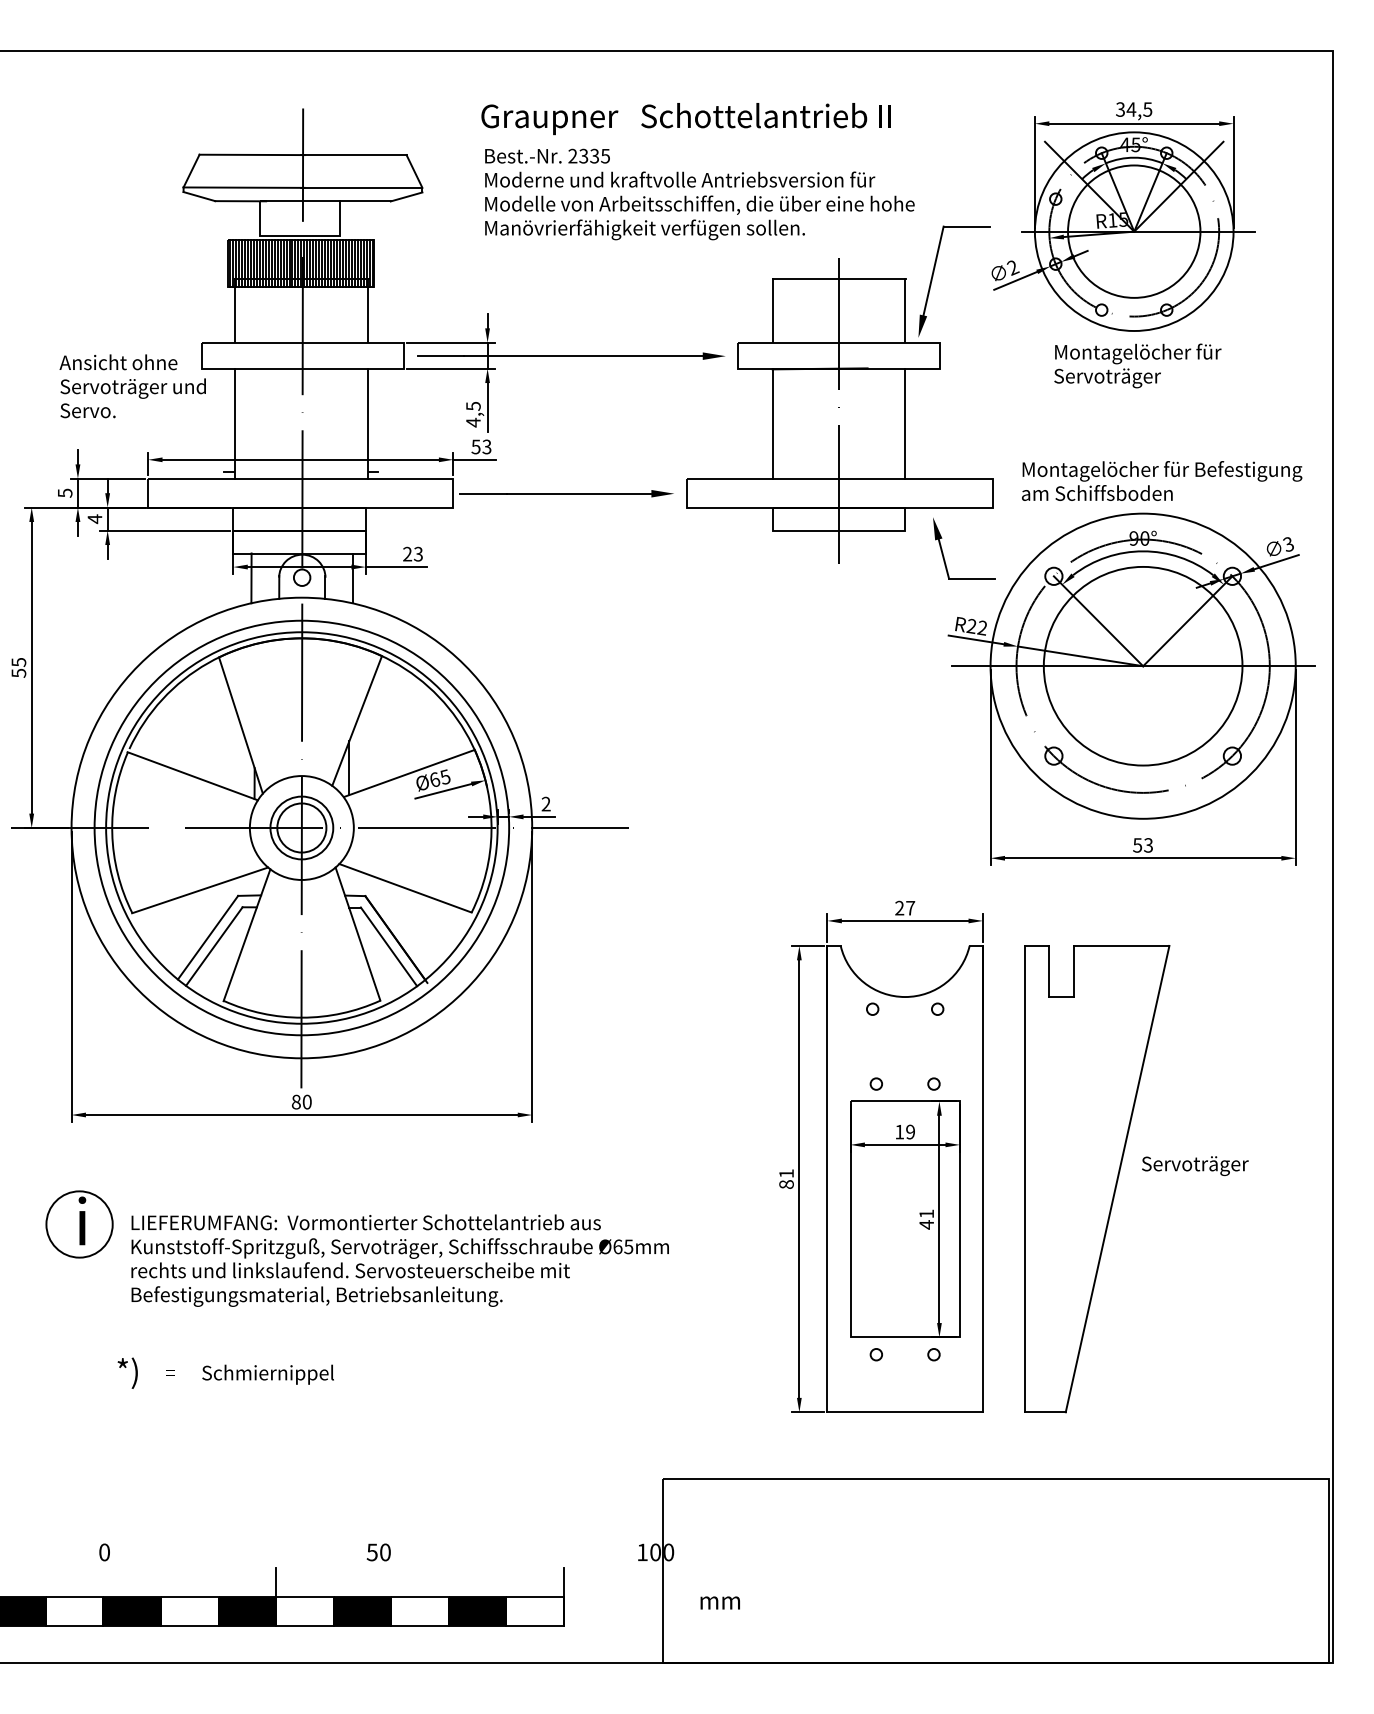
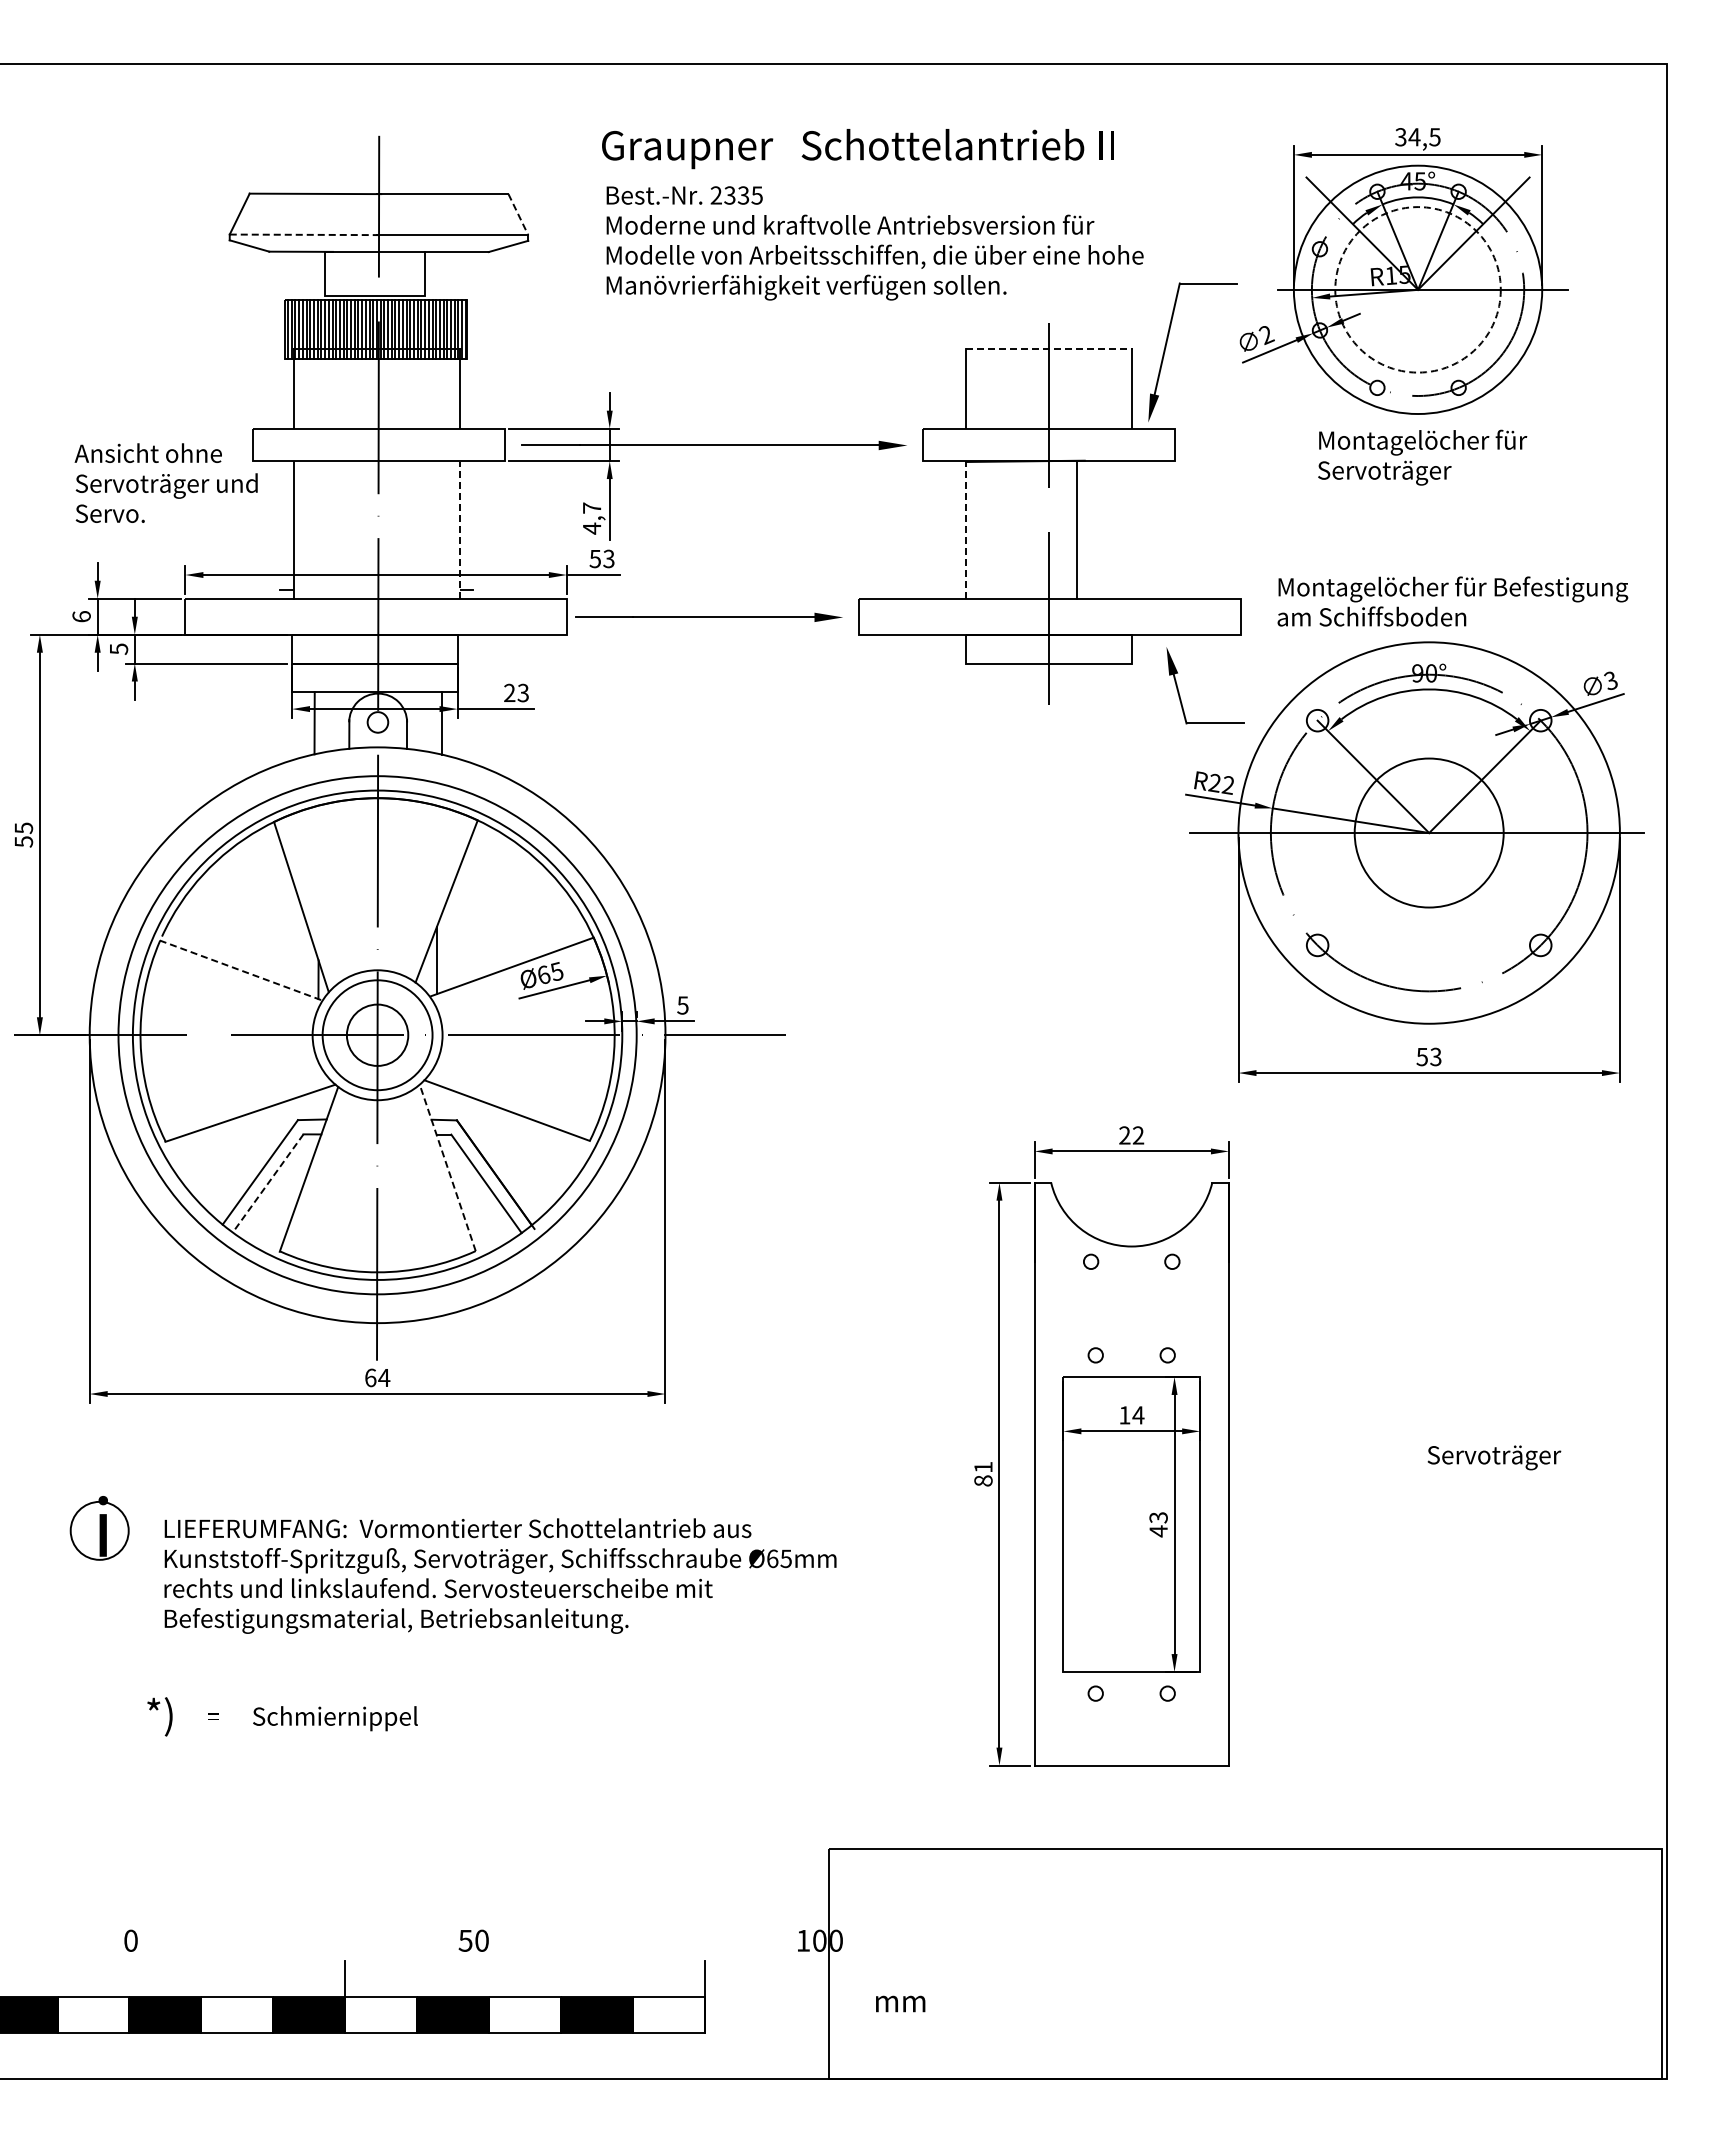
line: (414, 171) -> (518, 214), solid -> dashed
line: (244, 187) -> (305, 234), solid -> dashed
circle: (1133, 231) -> (1417, 289), solid -> dashed
line: (839, 278) -> (1049, 348), solid -> dashed
text: (473, 405) -> (592, 507), 4,5 -> 4,7
line: (367, 423) -> (459, 529), solid -> dashed
line: (772, 423) -> (965, 529), solid -> dashed
line: (905, 424) -> (1076, 530), moved
text: (64, 493) -> (81, 616), 5 -> 6
text: (95, 519) -> (119, 649), 4 -> 5
circle: (1143, 665) -> (1429, 832), size x0.6
line: (192, 776) -> (241, 970), solid -> dashed
text: (545, 804) -> (682, 1005), 2 -> 5
circle: (301, 828) -> (377, 1035), size x1.4
text: (910, 908) -> (1138, 1135), 27 -> 22
line: (357, 933) -> (447, 1167), solid -> dashed
line: (213, 946) -> (267, 1183), solid -> dashed
text: (301, 1101) -> (377, 1377), 80 -> 64
text: (910, 1132) -> (1138, 1415), 19 -> 14
part: (1097, 1178) -> (1371, 1473), removed
text: (926, 1213) -> (1158, 1517), 41 -> 43
circle: (79, 1224) -> (99, 1530), size x0.7

